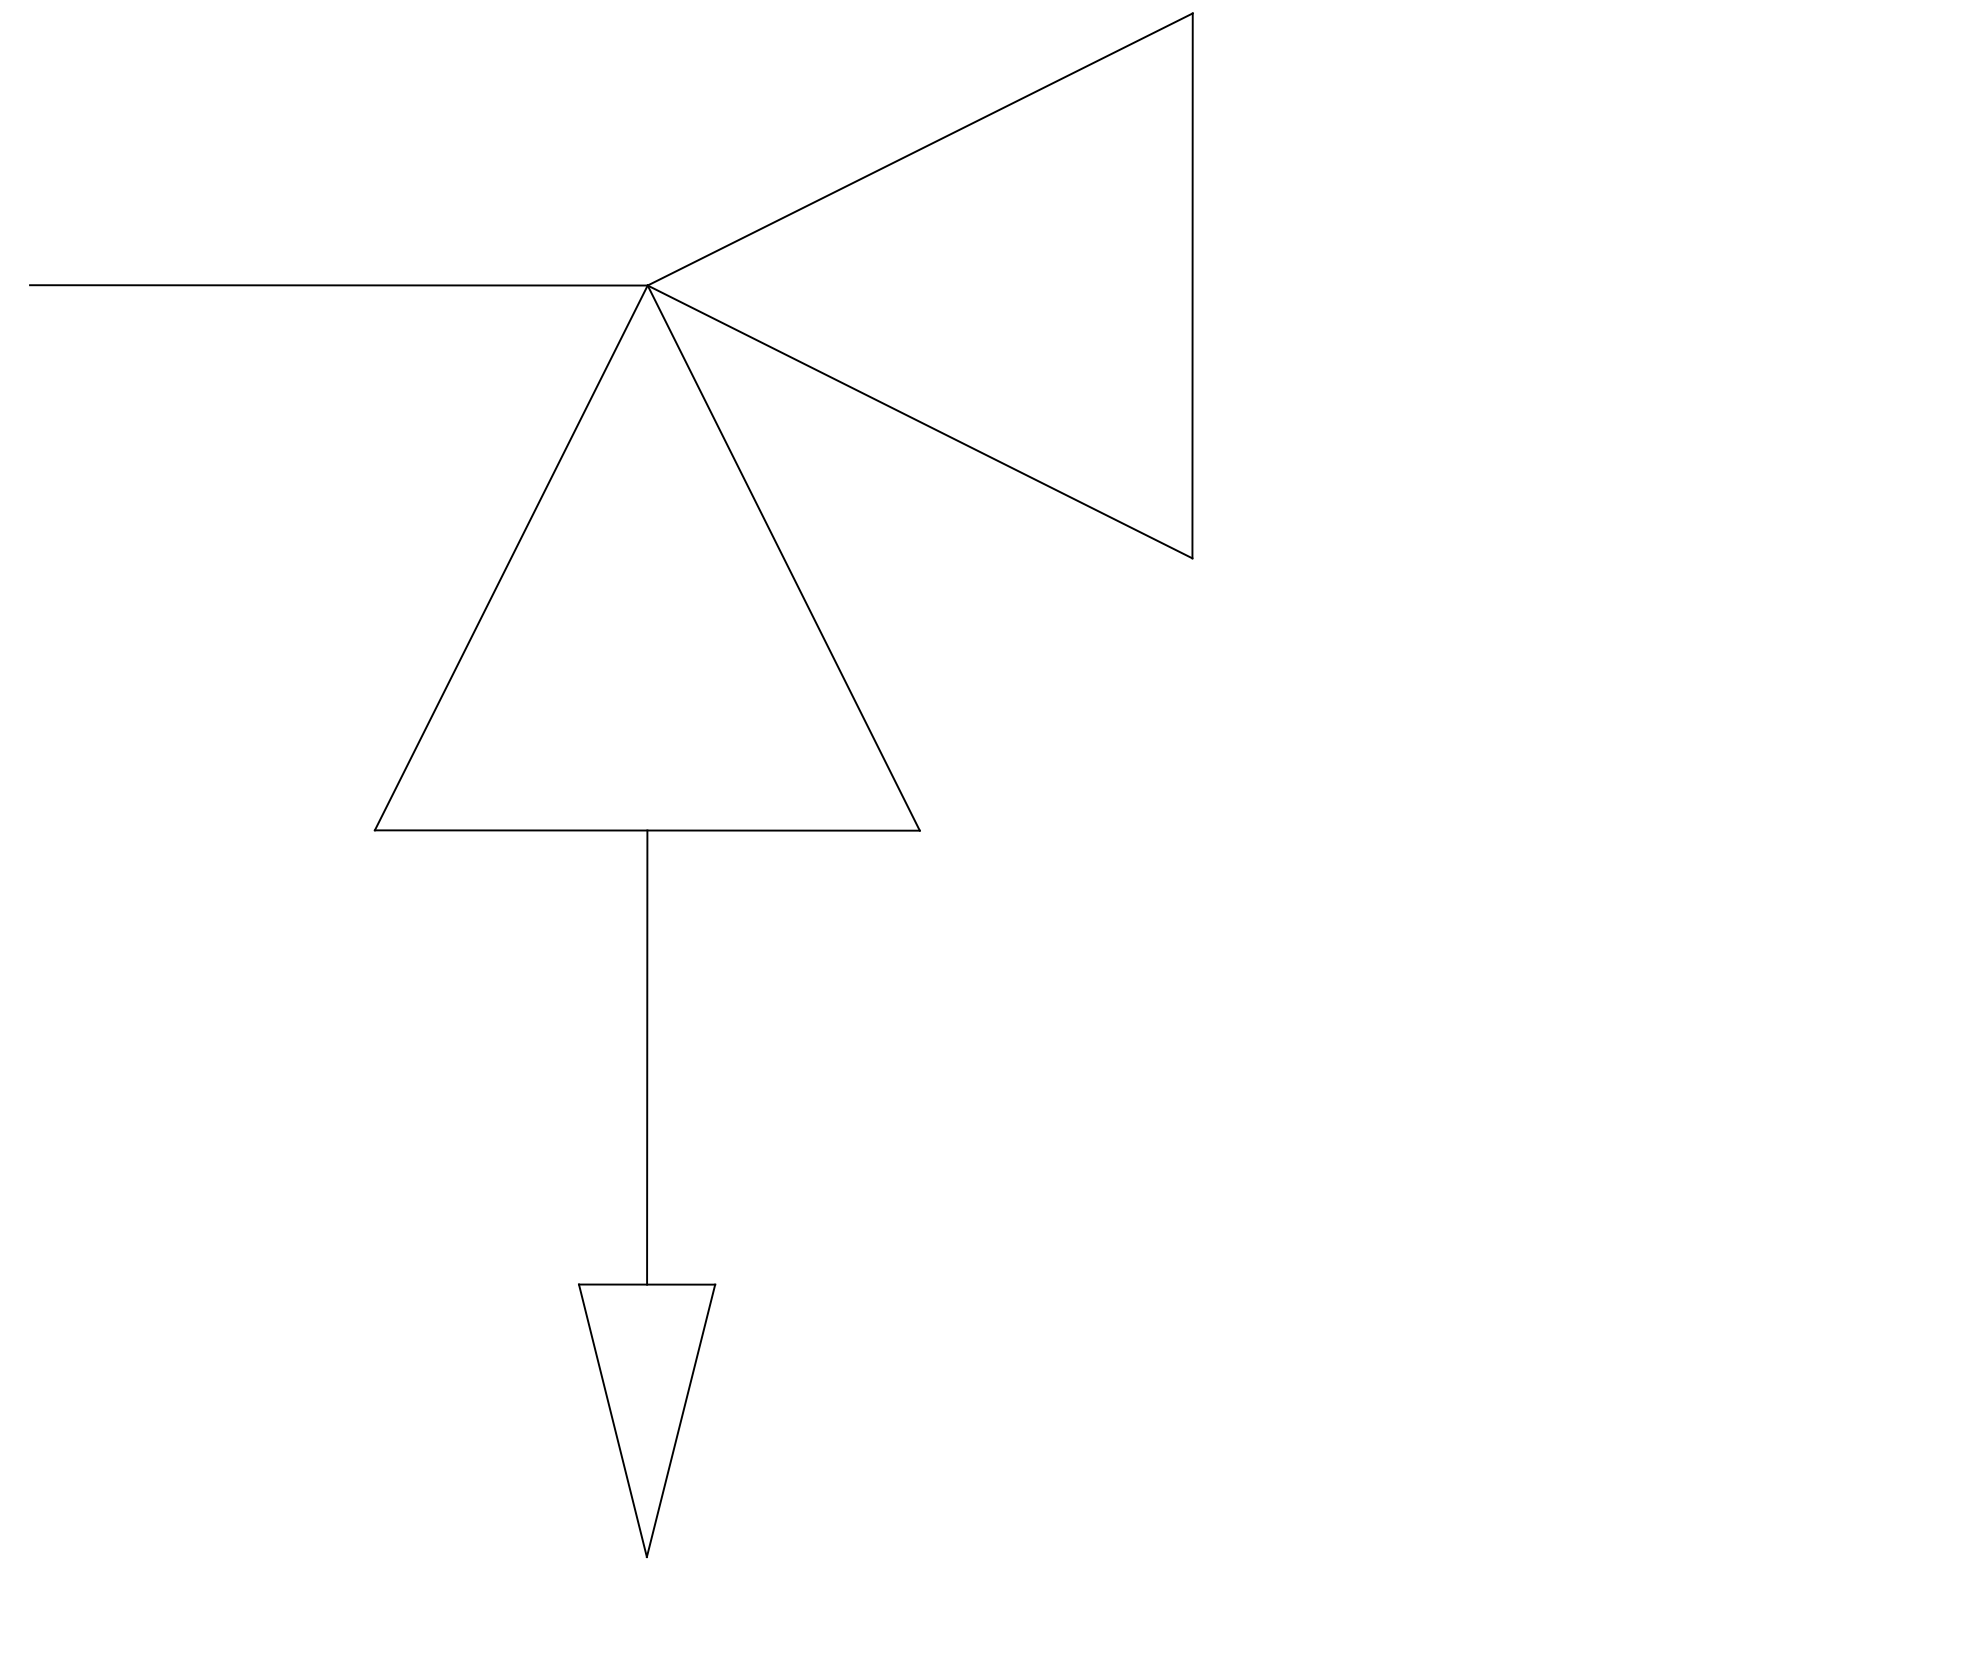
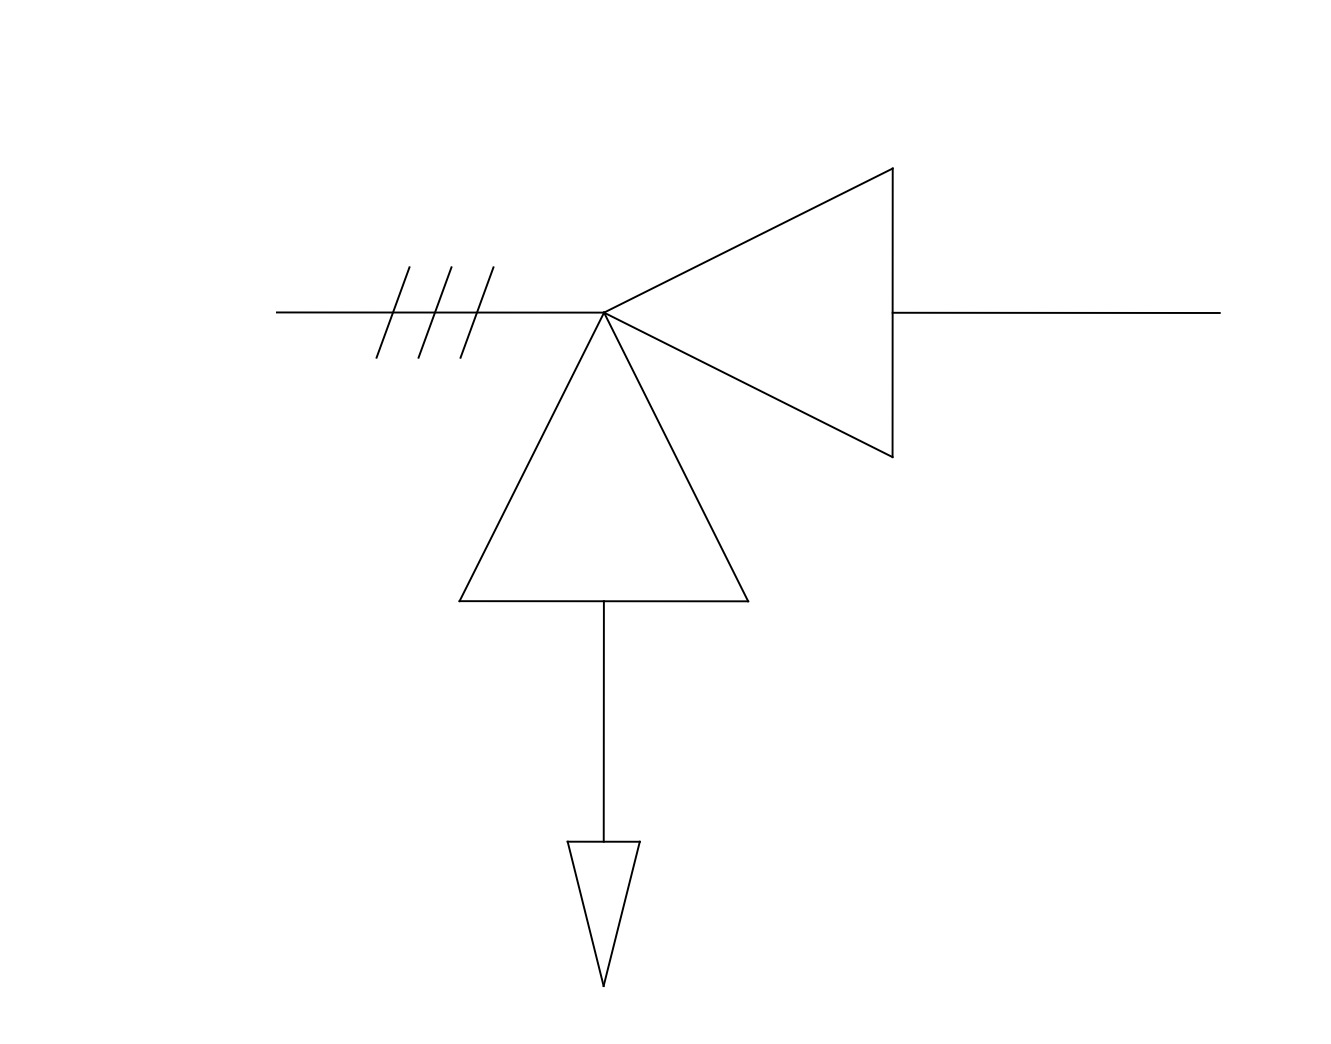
line: (248, 285) -> (392, 312), added
line: (327, 285) -> (434, 312), added
line: (406, 285) -> (476, 312), added
line: (1500, 285) -> (1055, 312), added

